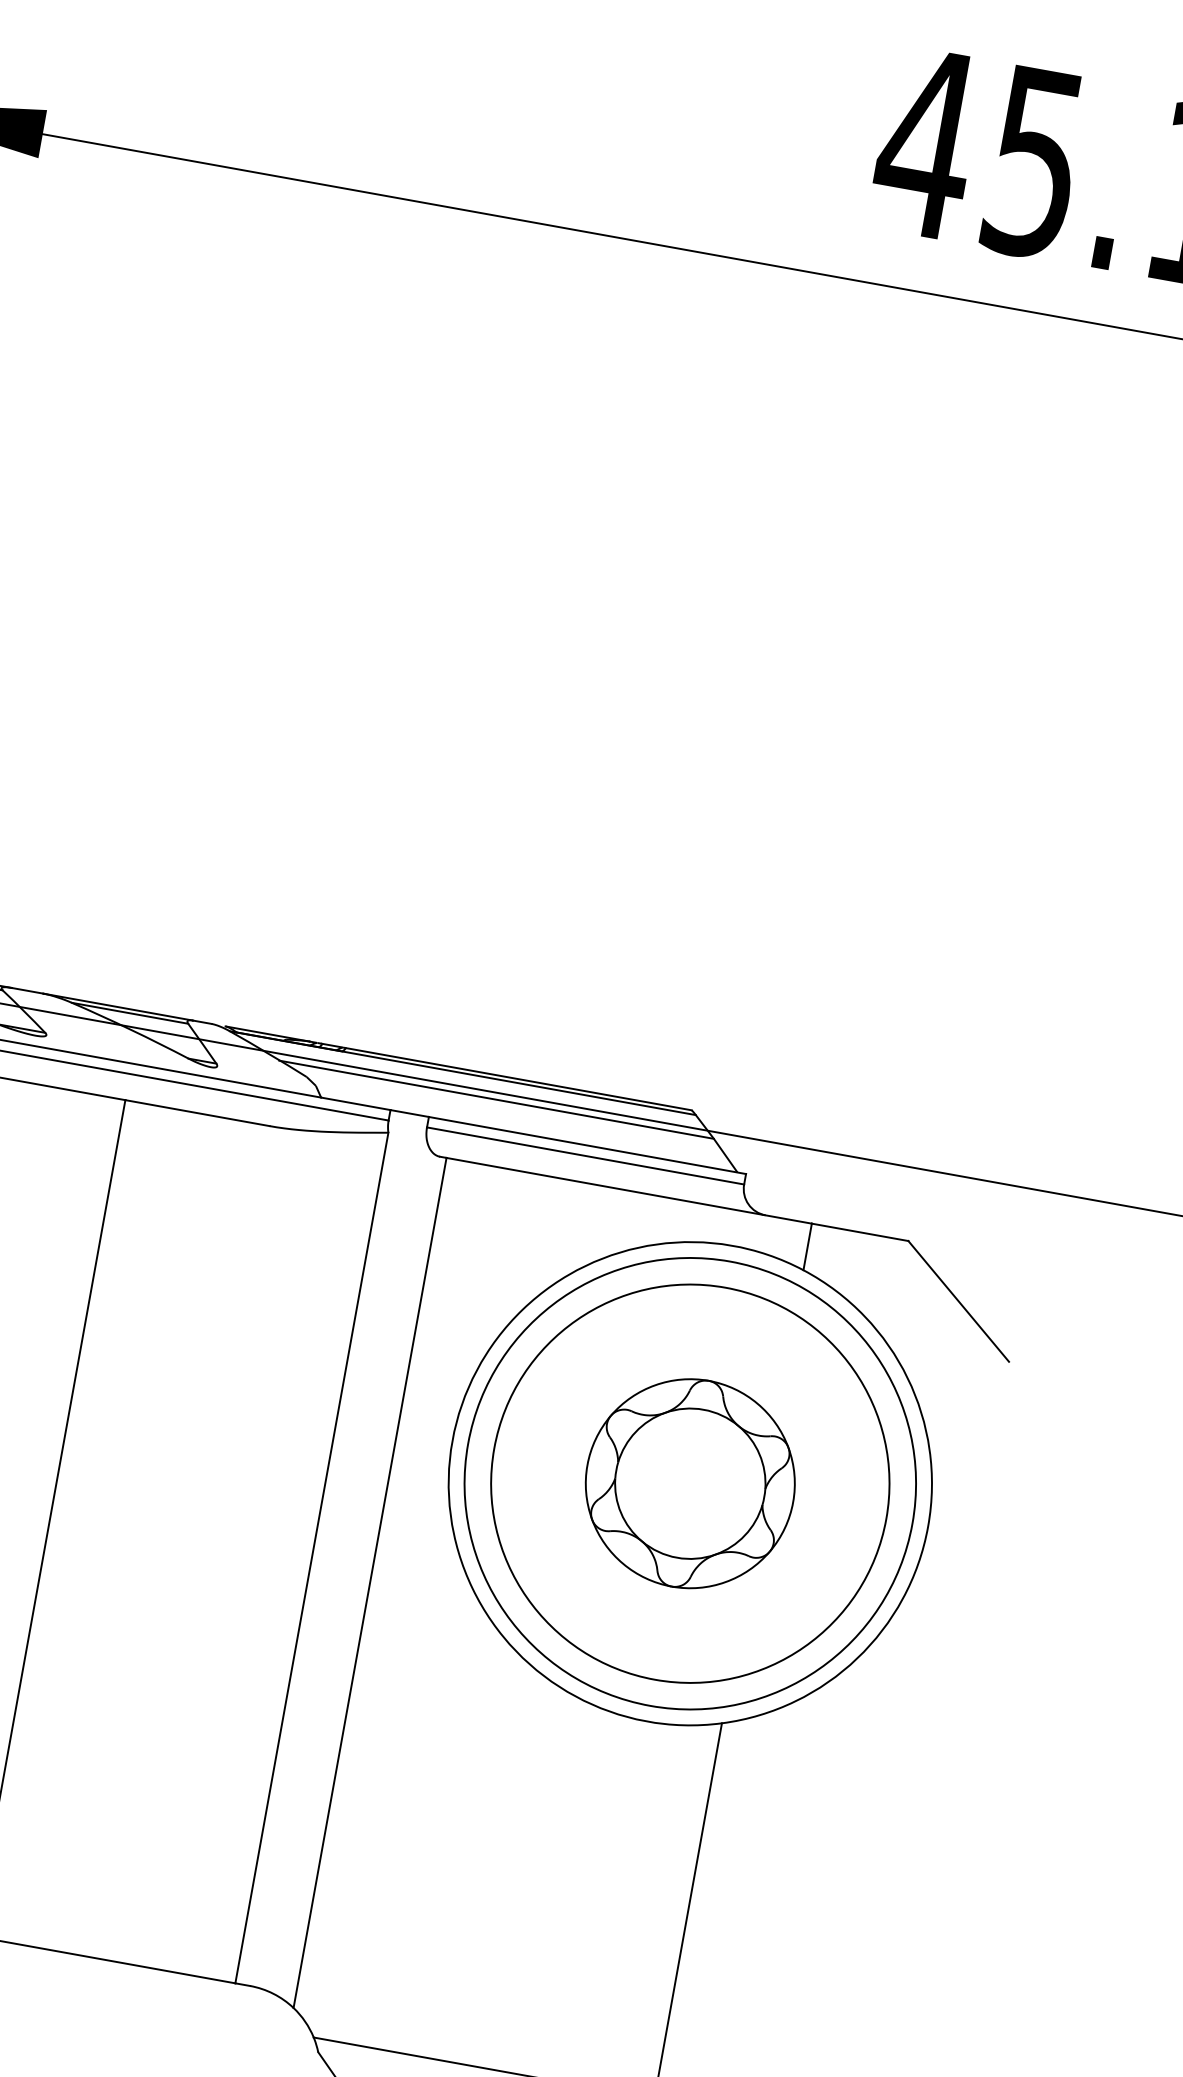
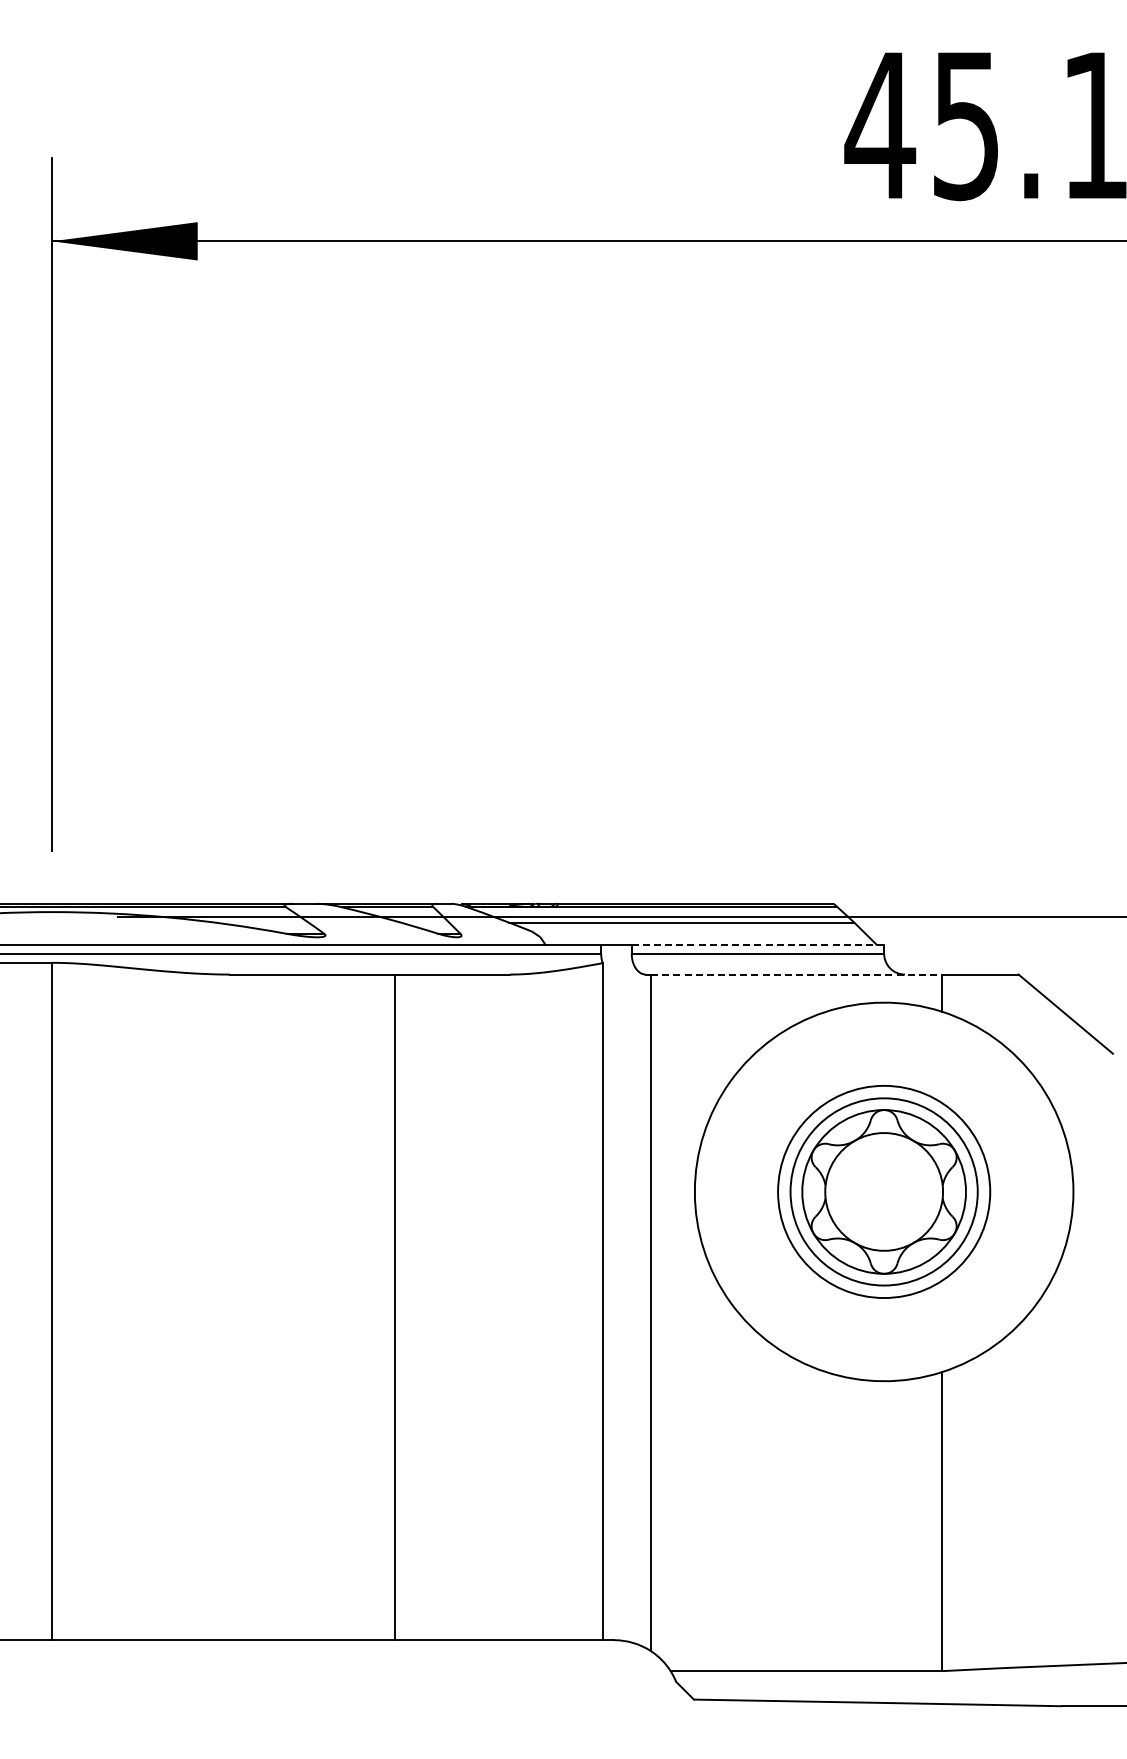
line: (586, 1145) -> (757, 945), solid -> dashed
line: (629, 1190) -> (796, 974), solid -> dashed
circle: (689, 1483) -> (883, 1191), size x0.6
circle: (690, 1483) -> (884, 1191), size x0.6

